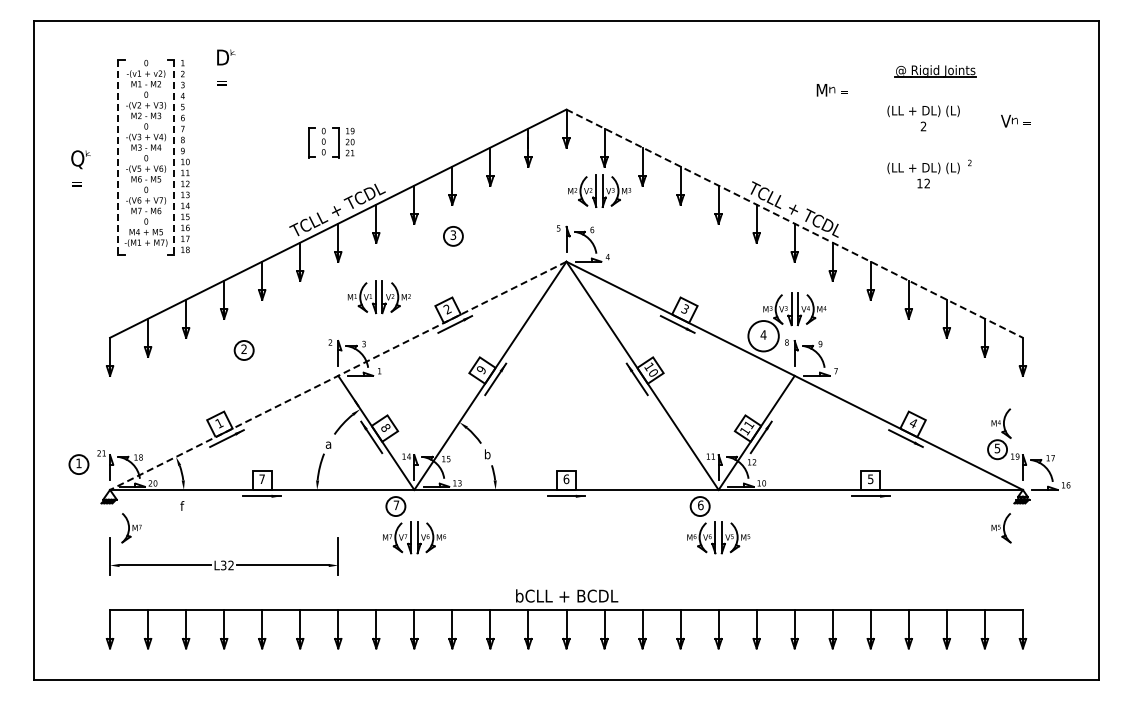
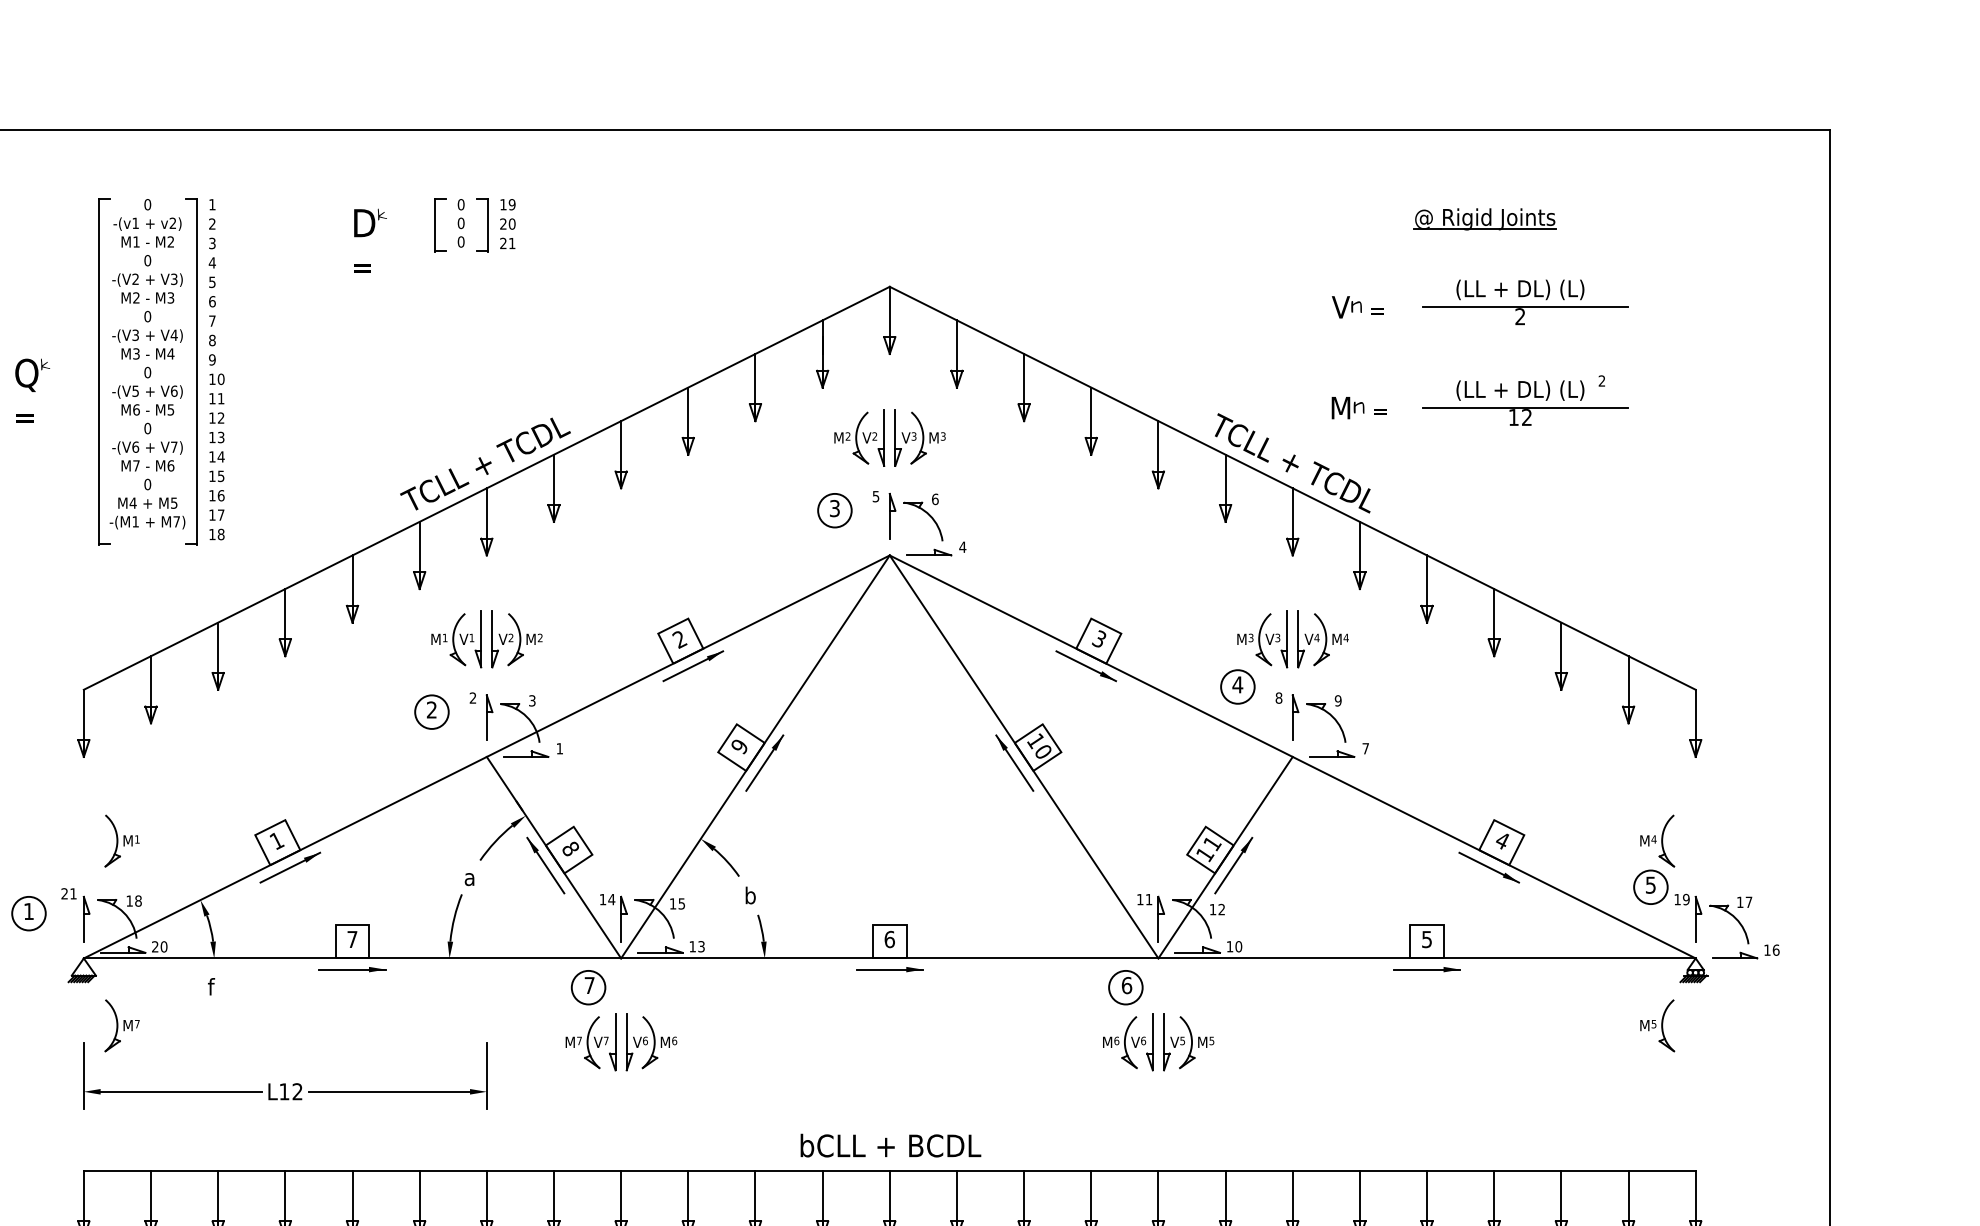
text: (226, 67) -> (370, 240), moved
part: (935, 71) -> (1484, 219), moved
text: (831, 90) -> (1357, 408), moved
line: (926, 121) -> (1525, 307), added
text: (1015, 121) -> (1357, 307), moved
part: (331, 142) -> (474, 224), moved
line: (118, 157) -> (98, 371), dashed -> solid
line: (174, 157) -> (197, 371), dashed -> solid
line: (926, 178) -> (1525, 408), added
part: (599, 190) -> (889, 436), moved
line: (795, 223) -> (1294, 487), dashed -> solid
part: (453, 236) -> (835, 510), moved
part: (378, 297) -> (485, 639), moved
circle: (763, 335) -> (1237, 685), size x0.62
part: (243, 350) -> (430, 712), moved
line: (337, 376) -> (485, 758), dashed -> solid
part: (131, 423) -> (121, 841), added
text: (223, 565) -> (284, 1091), L32 -> L12

